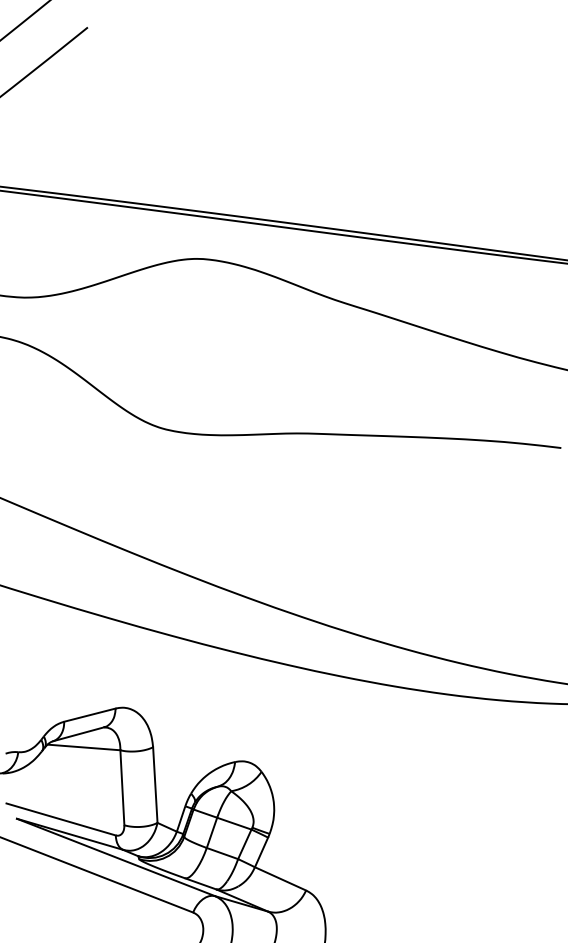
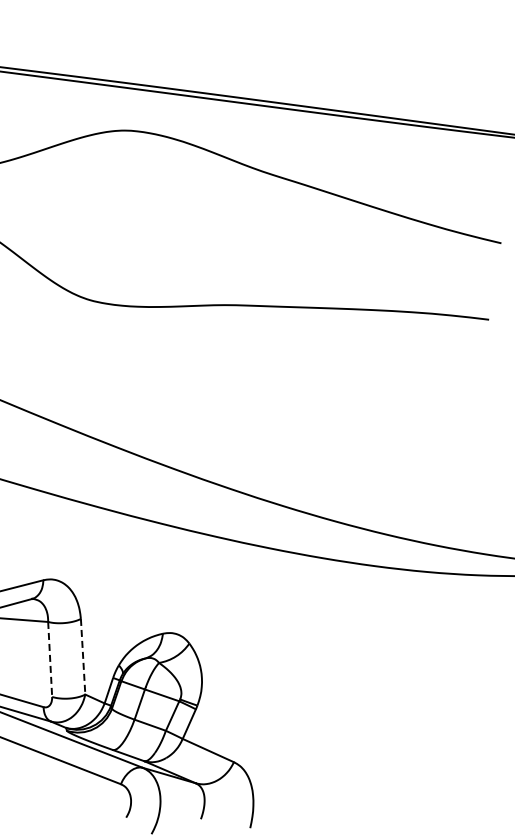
line: (155, 785) -> (83, 657), solid -> dashed
line: (122, 787) -> (50, 659), solid -> dashed

